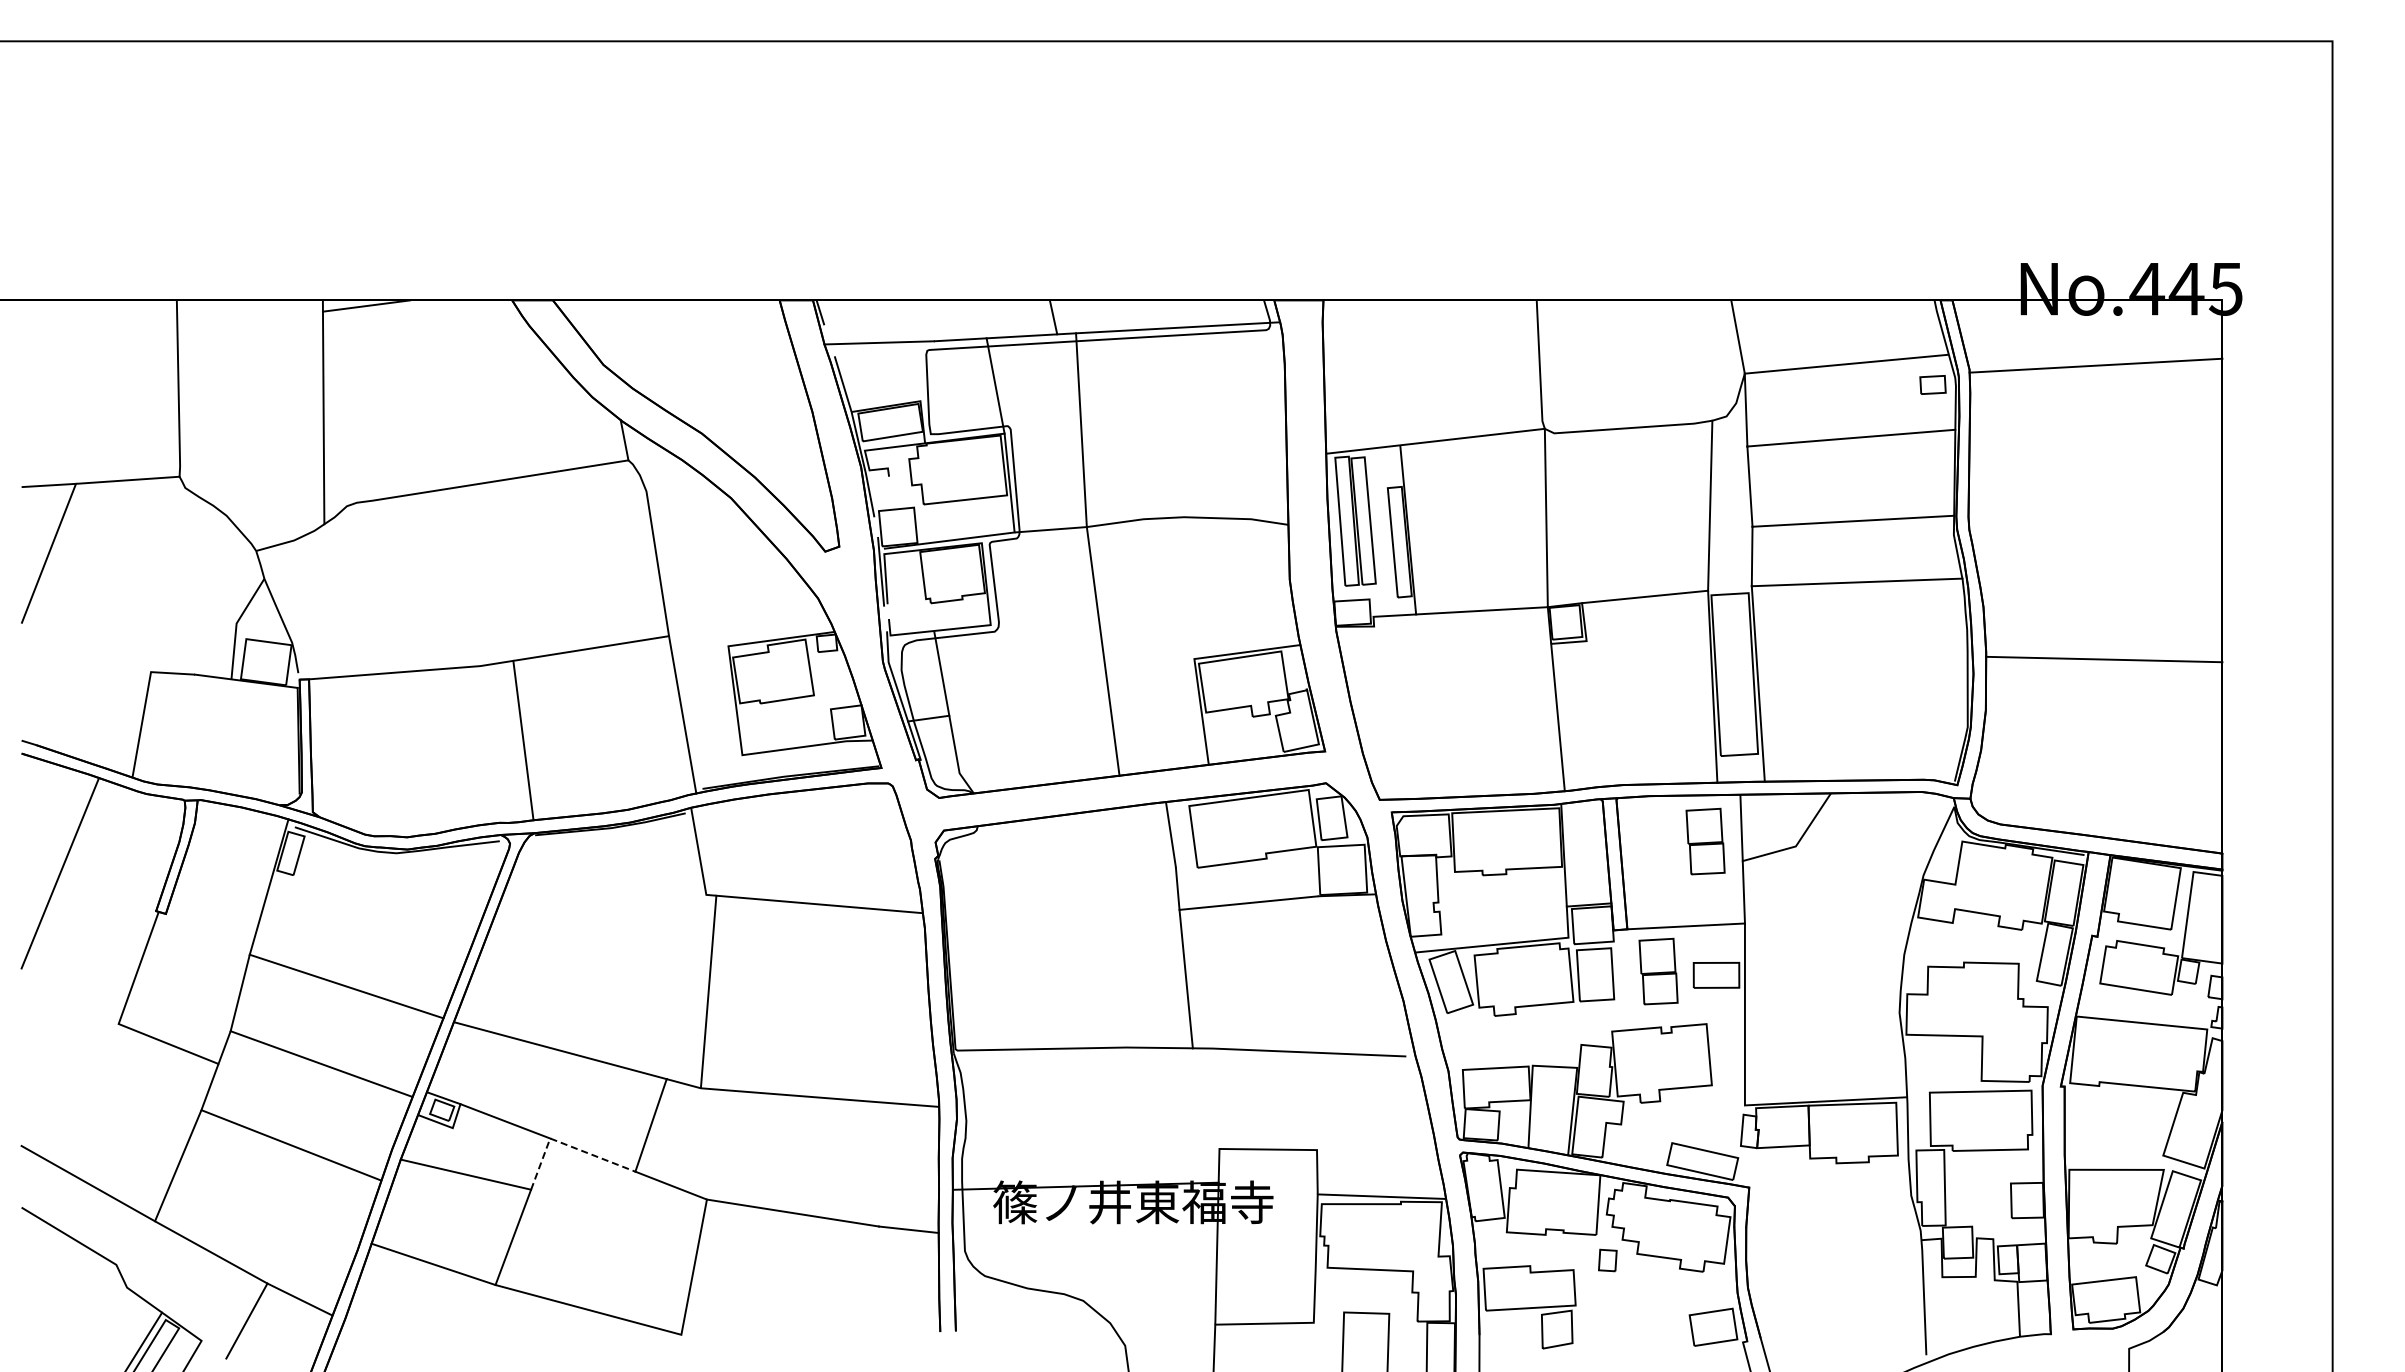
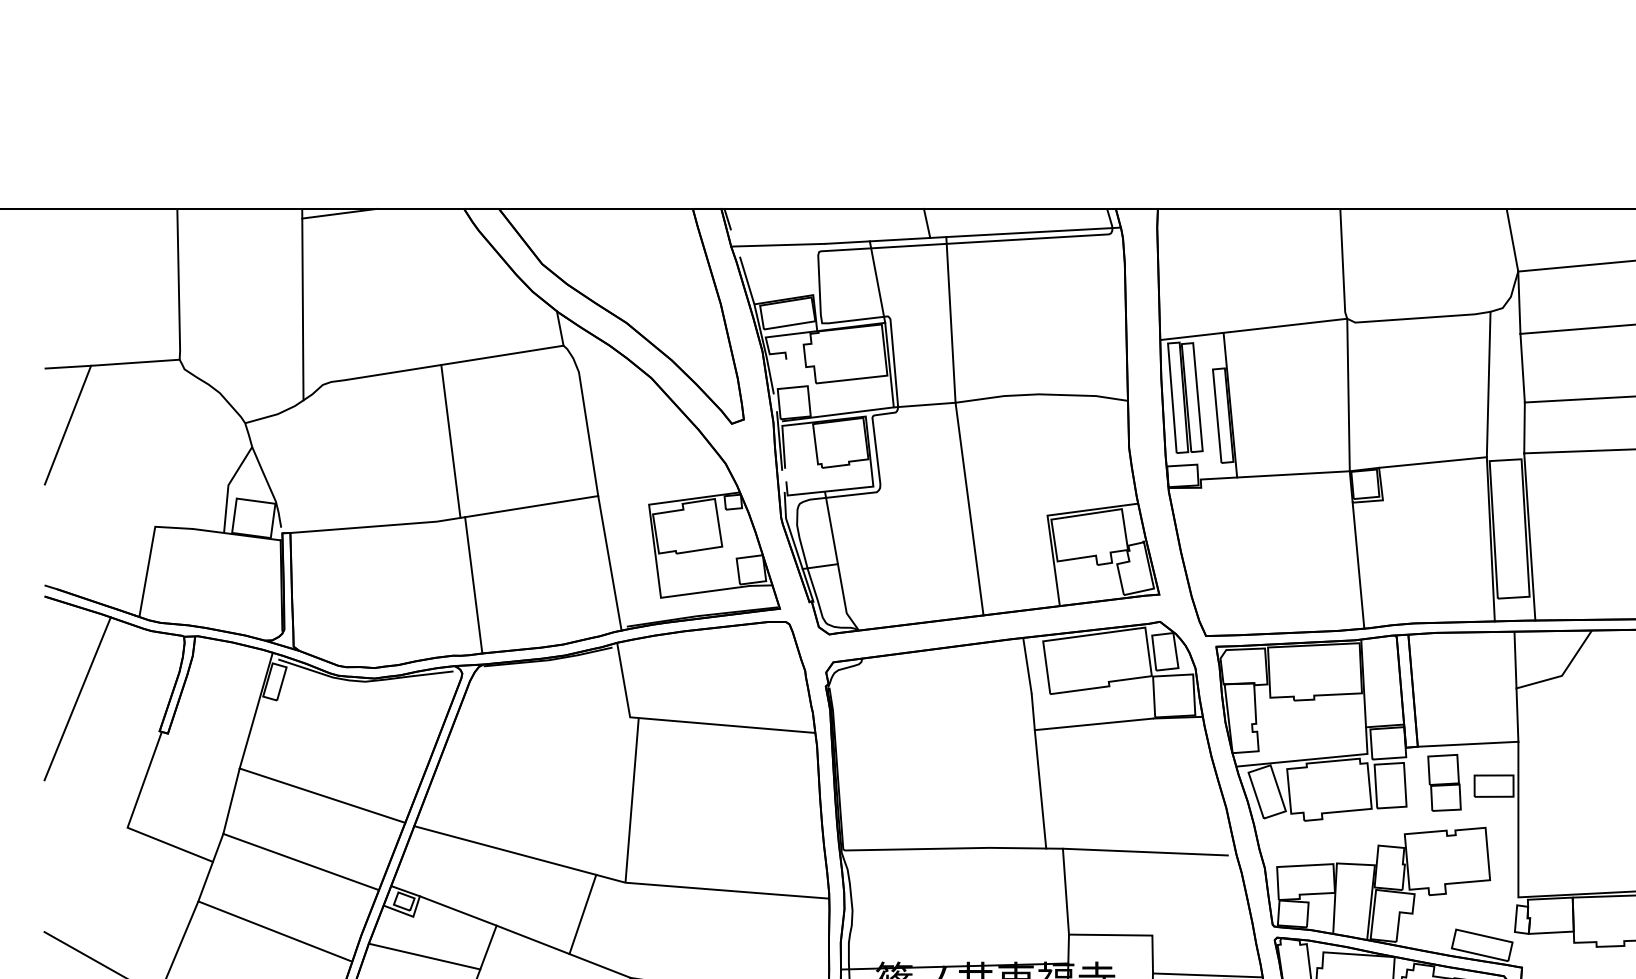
line: (496, 571) -> (450, 440), added
part: (1705, 841) -> (1484, 671), removed
line: (1215, 1098) -> (1065, 891), added
line: (566, 1144) -> (510, 930), dashed -> solid

